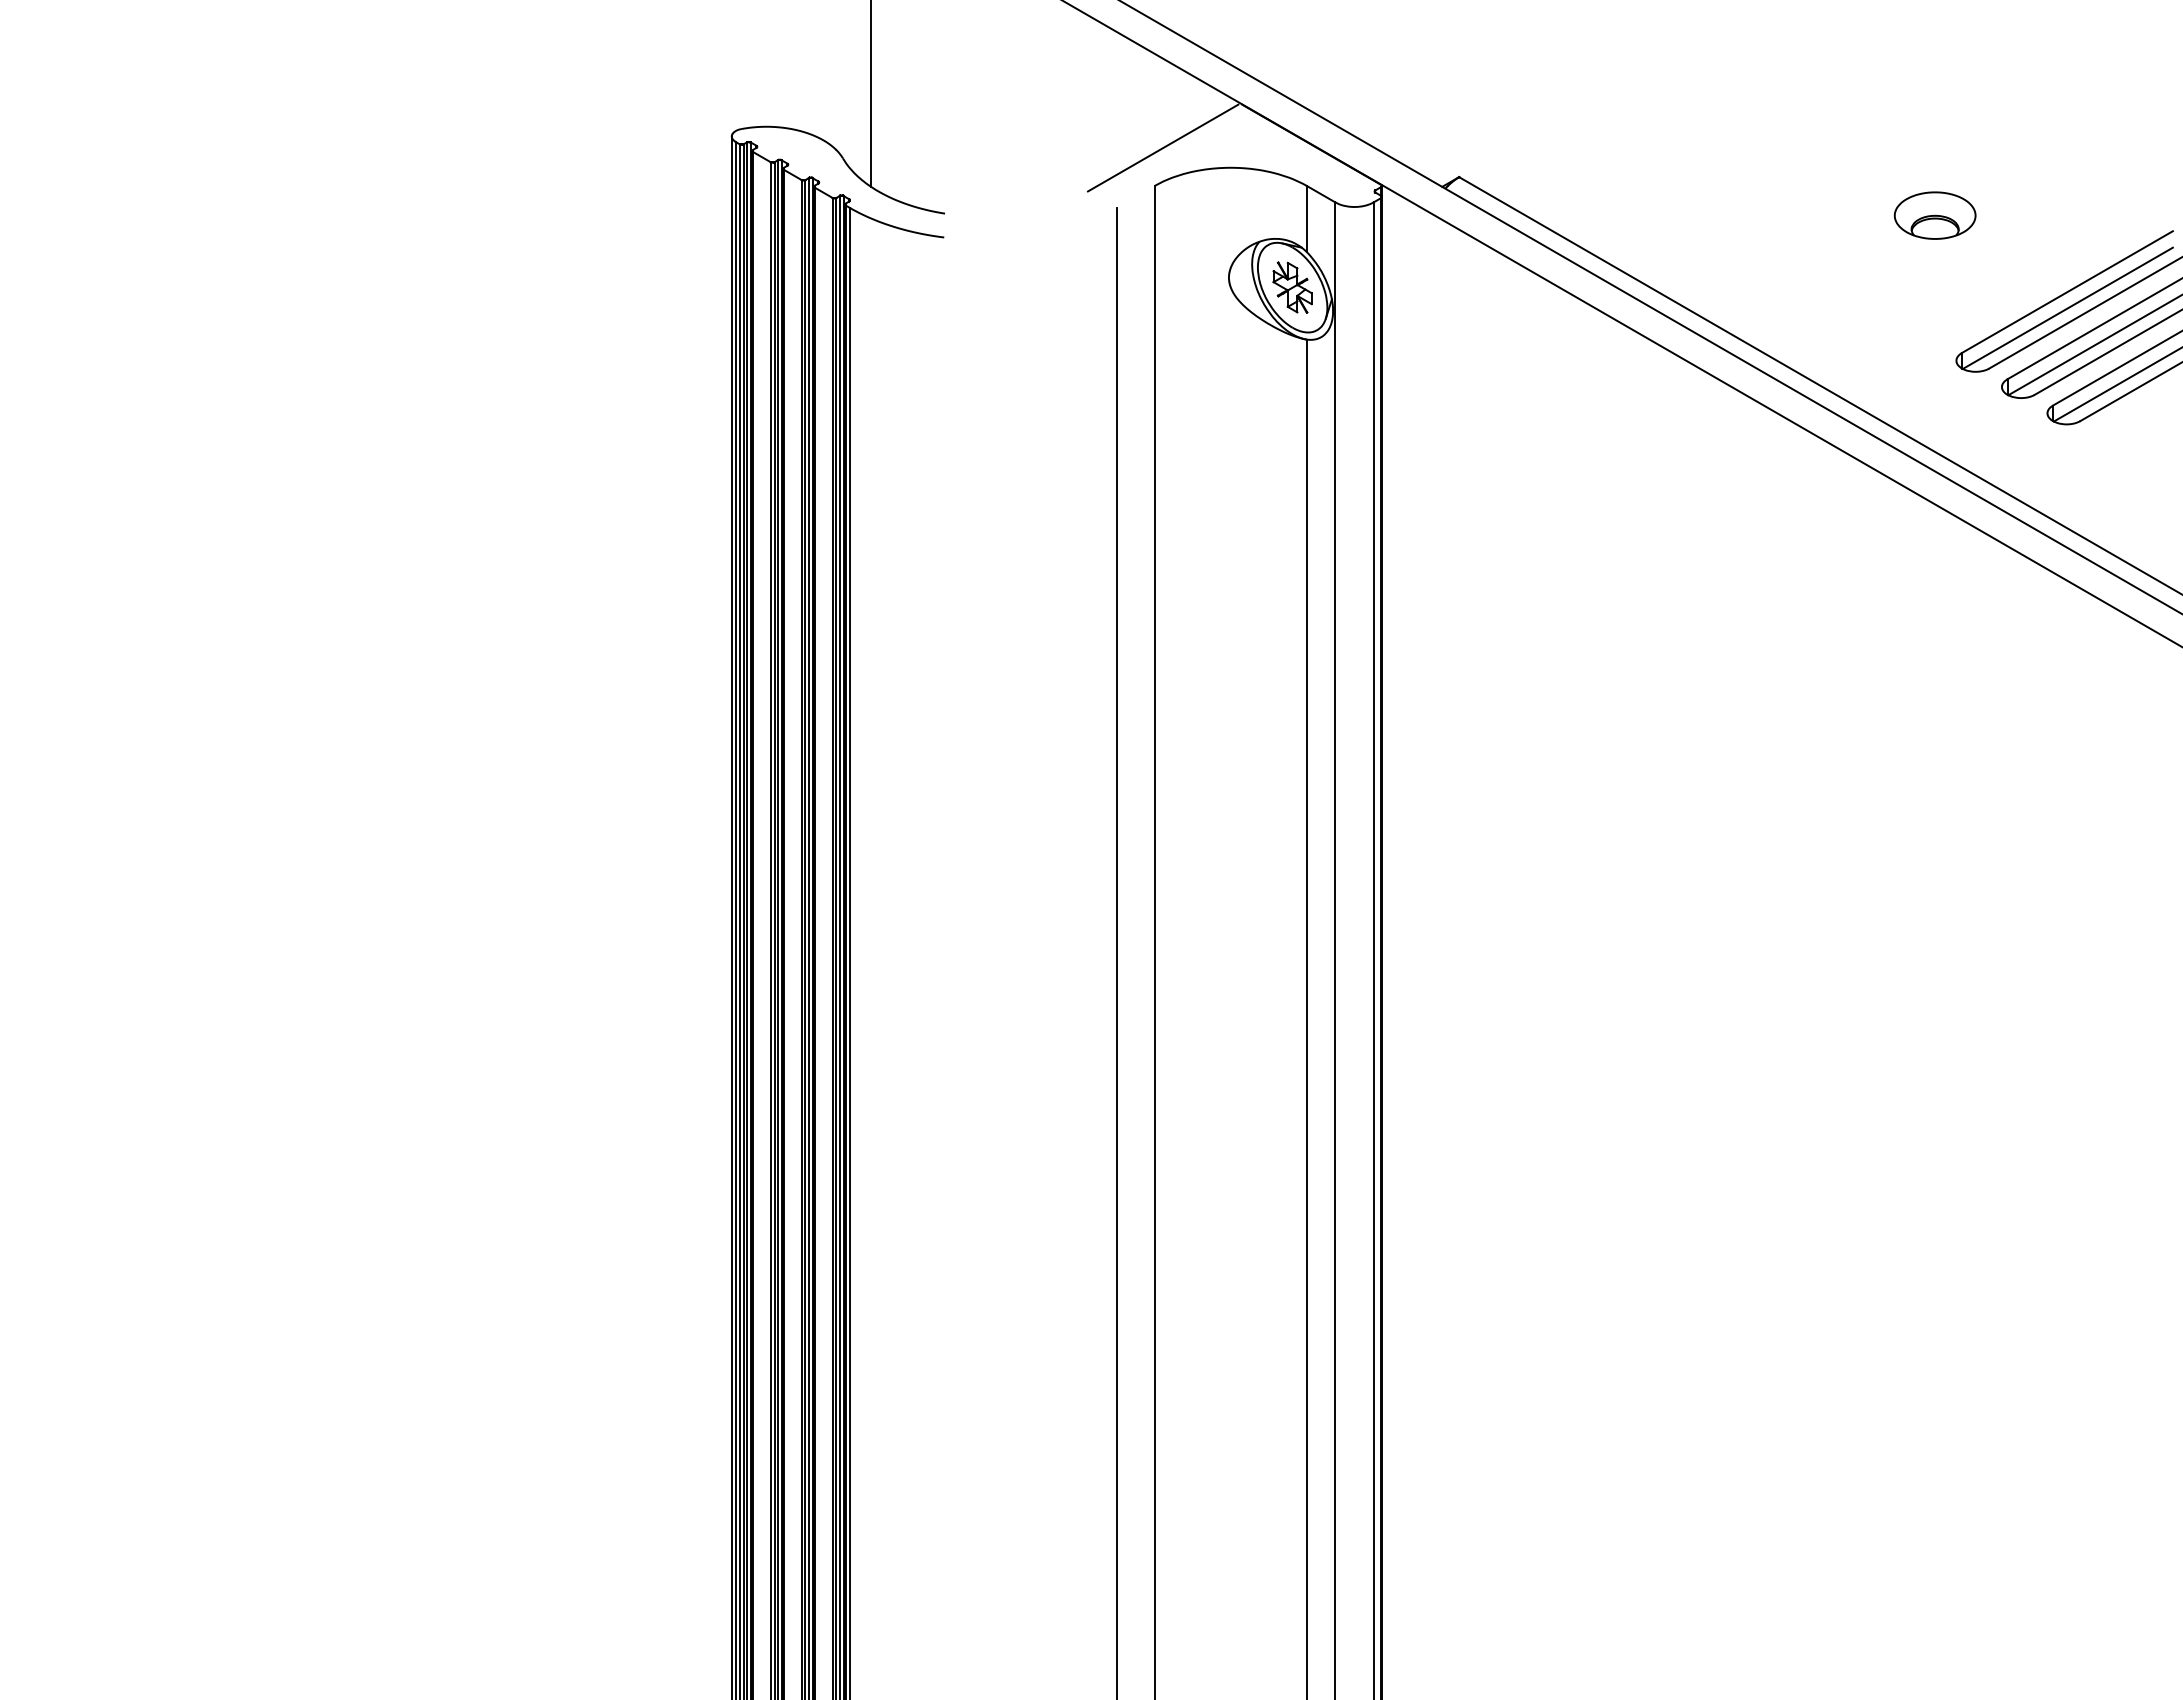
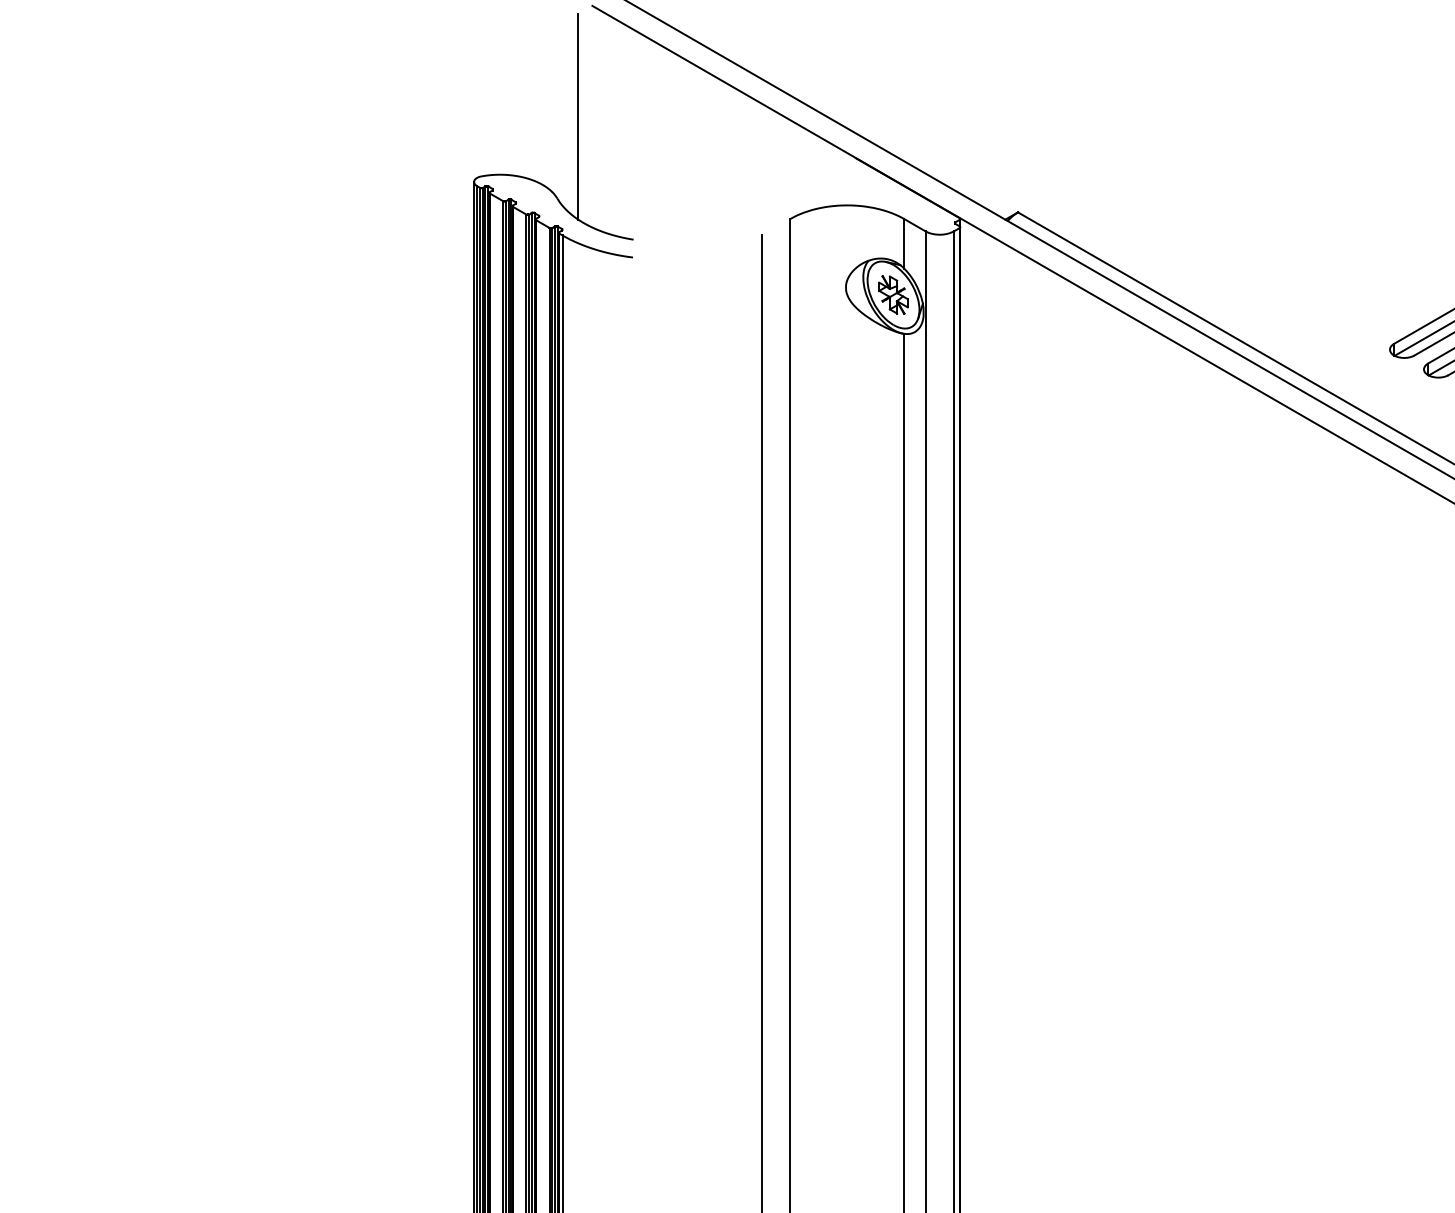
line: (1162, 147) -> (796, 190), removed
part: (1934, 215) -> (1373, 241), removed

